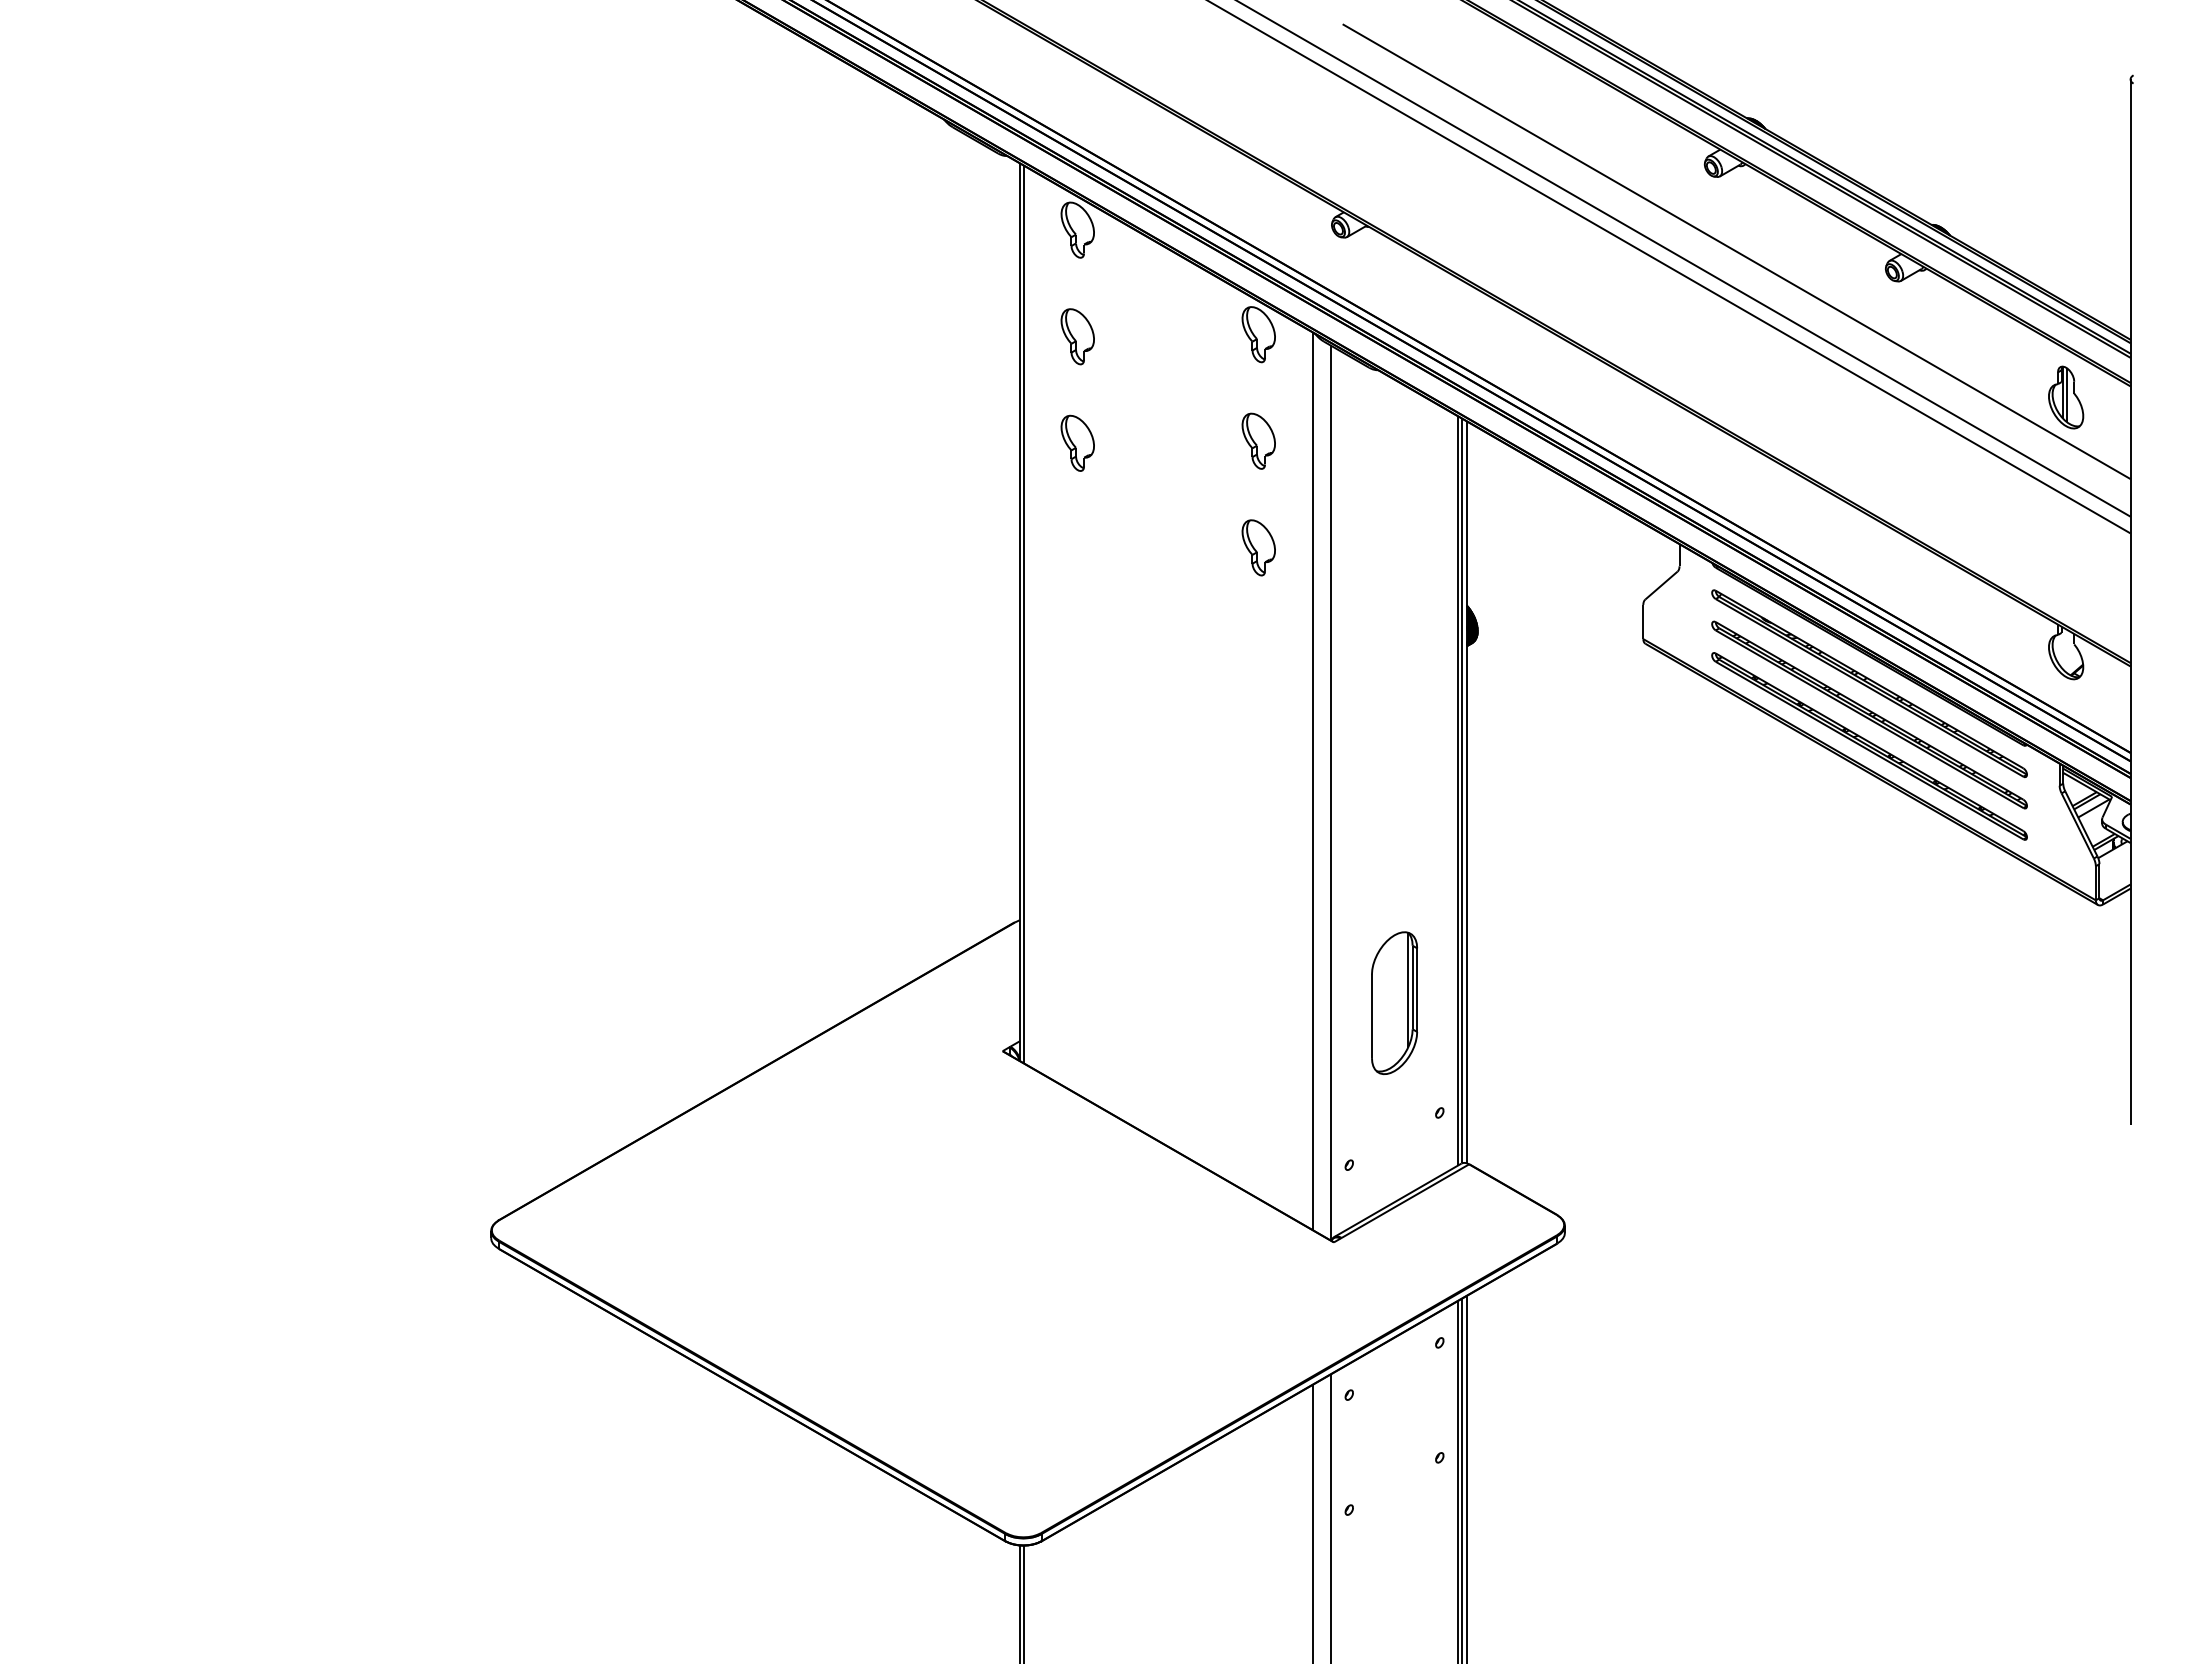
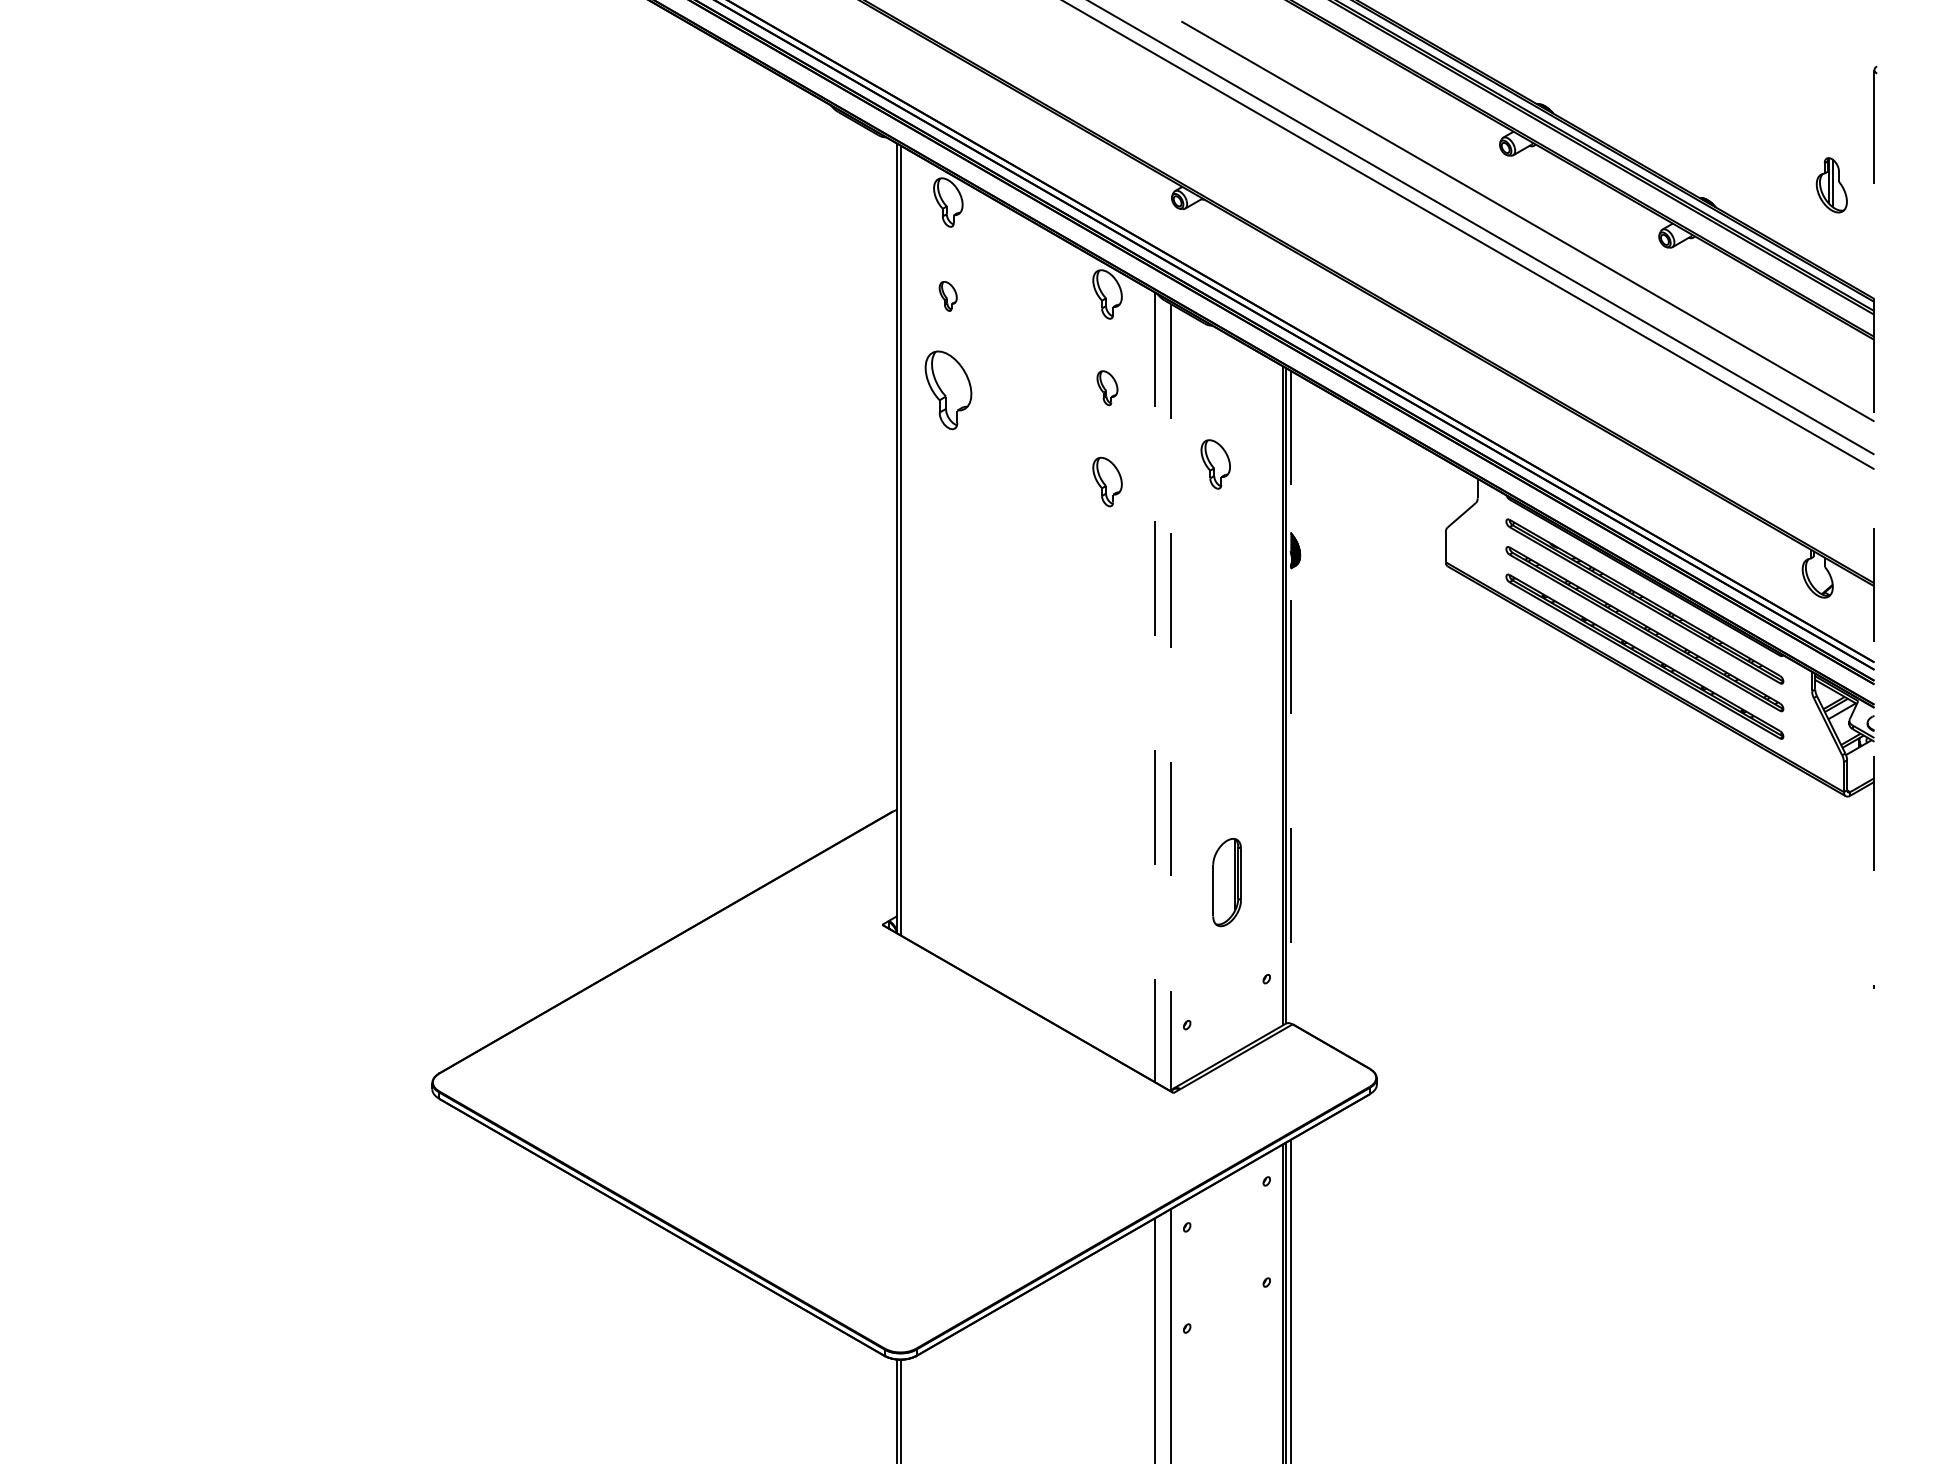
part: (1077, 336) -> (948, 296), size x0.6
part: (2066, 397) -> (1832, 185), moved
part: (1258, 440) -> (1107, 387), size x0.7
part: (1077, 442) -> (948, 389), size x1.6
part: (1381, 527) -> (1215, 464), added
line: (2130, 602) -> (1874, 530), solid -> dashed
line: (1313, 781) -> (1155, 687), solid -> dashed
line: (1466, 792) -> (1290, 697), solid -> dashed
line: (1331, 793) -> (1171, 698), solid -> dashed
part: (1394, 1002) -> (1226, 881), size x0.7

